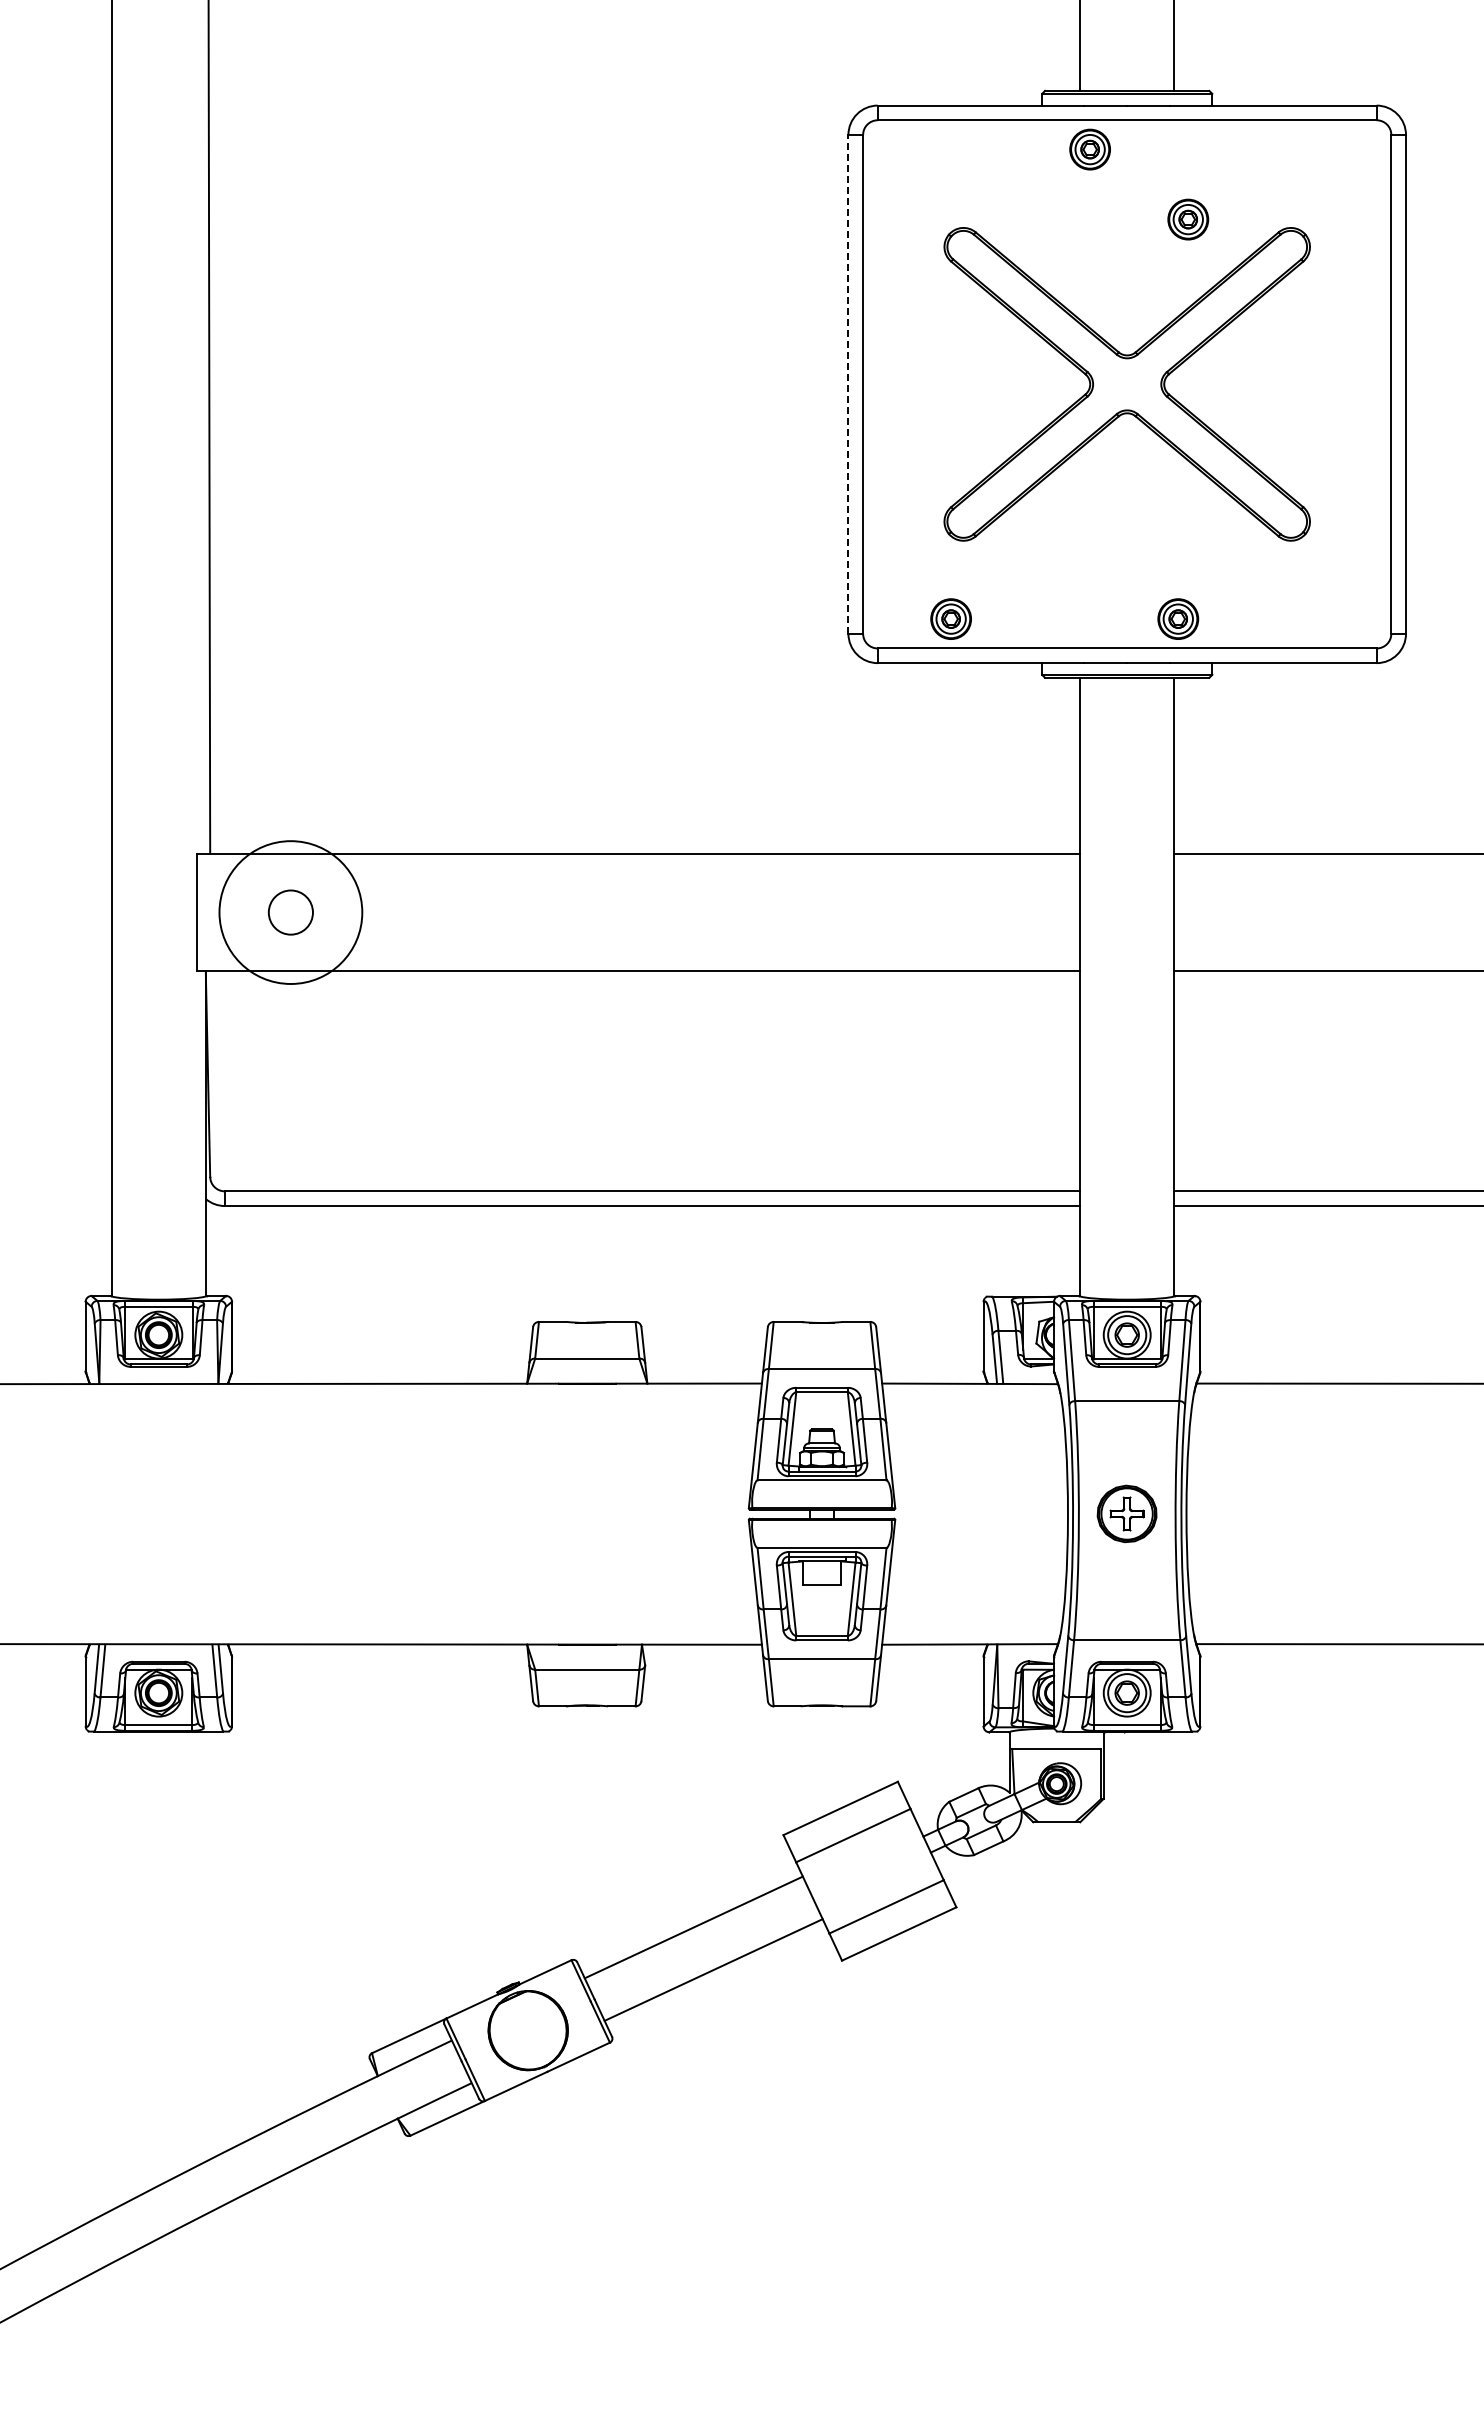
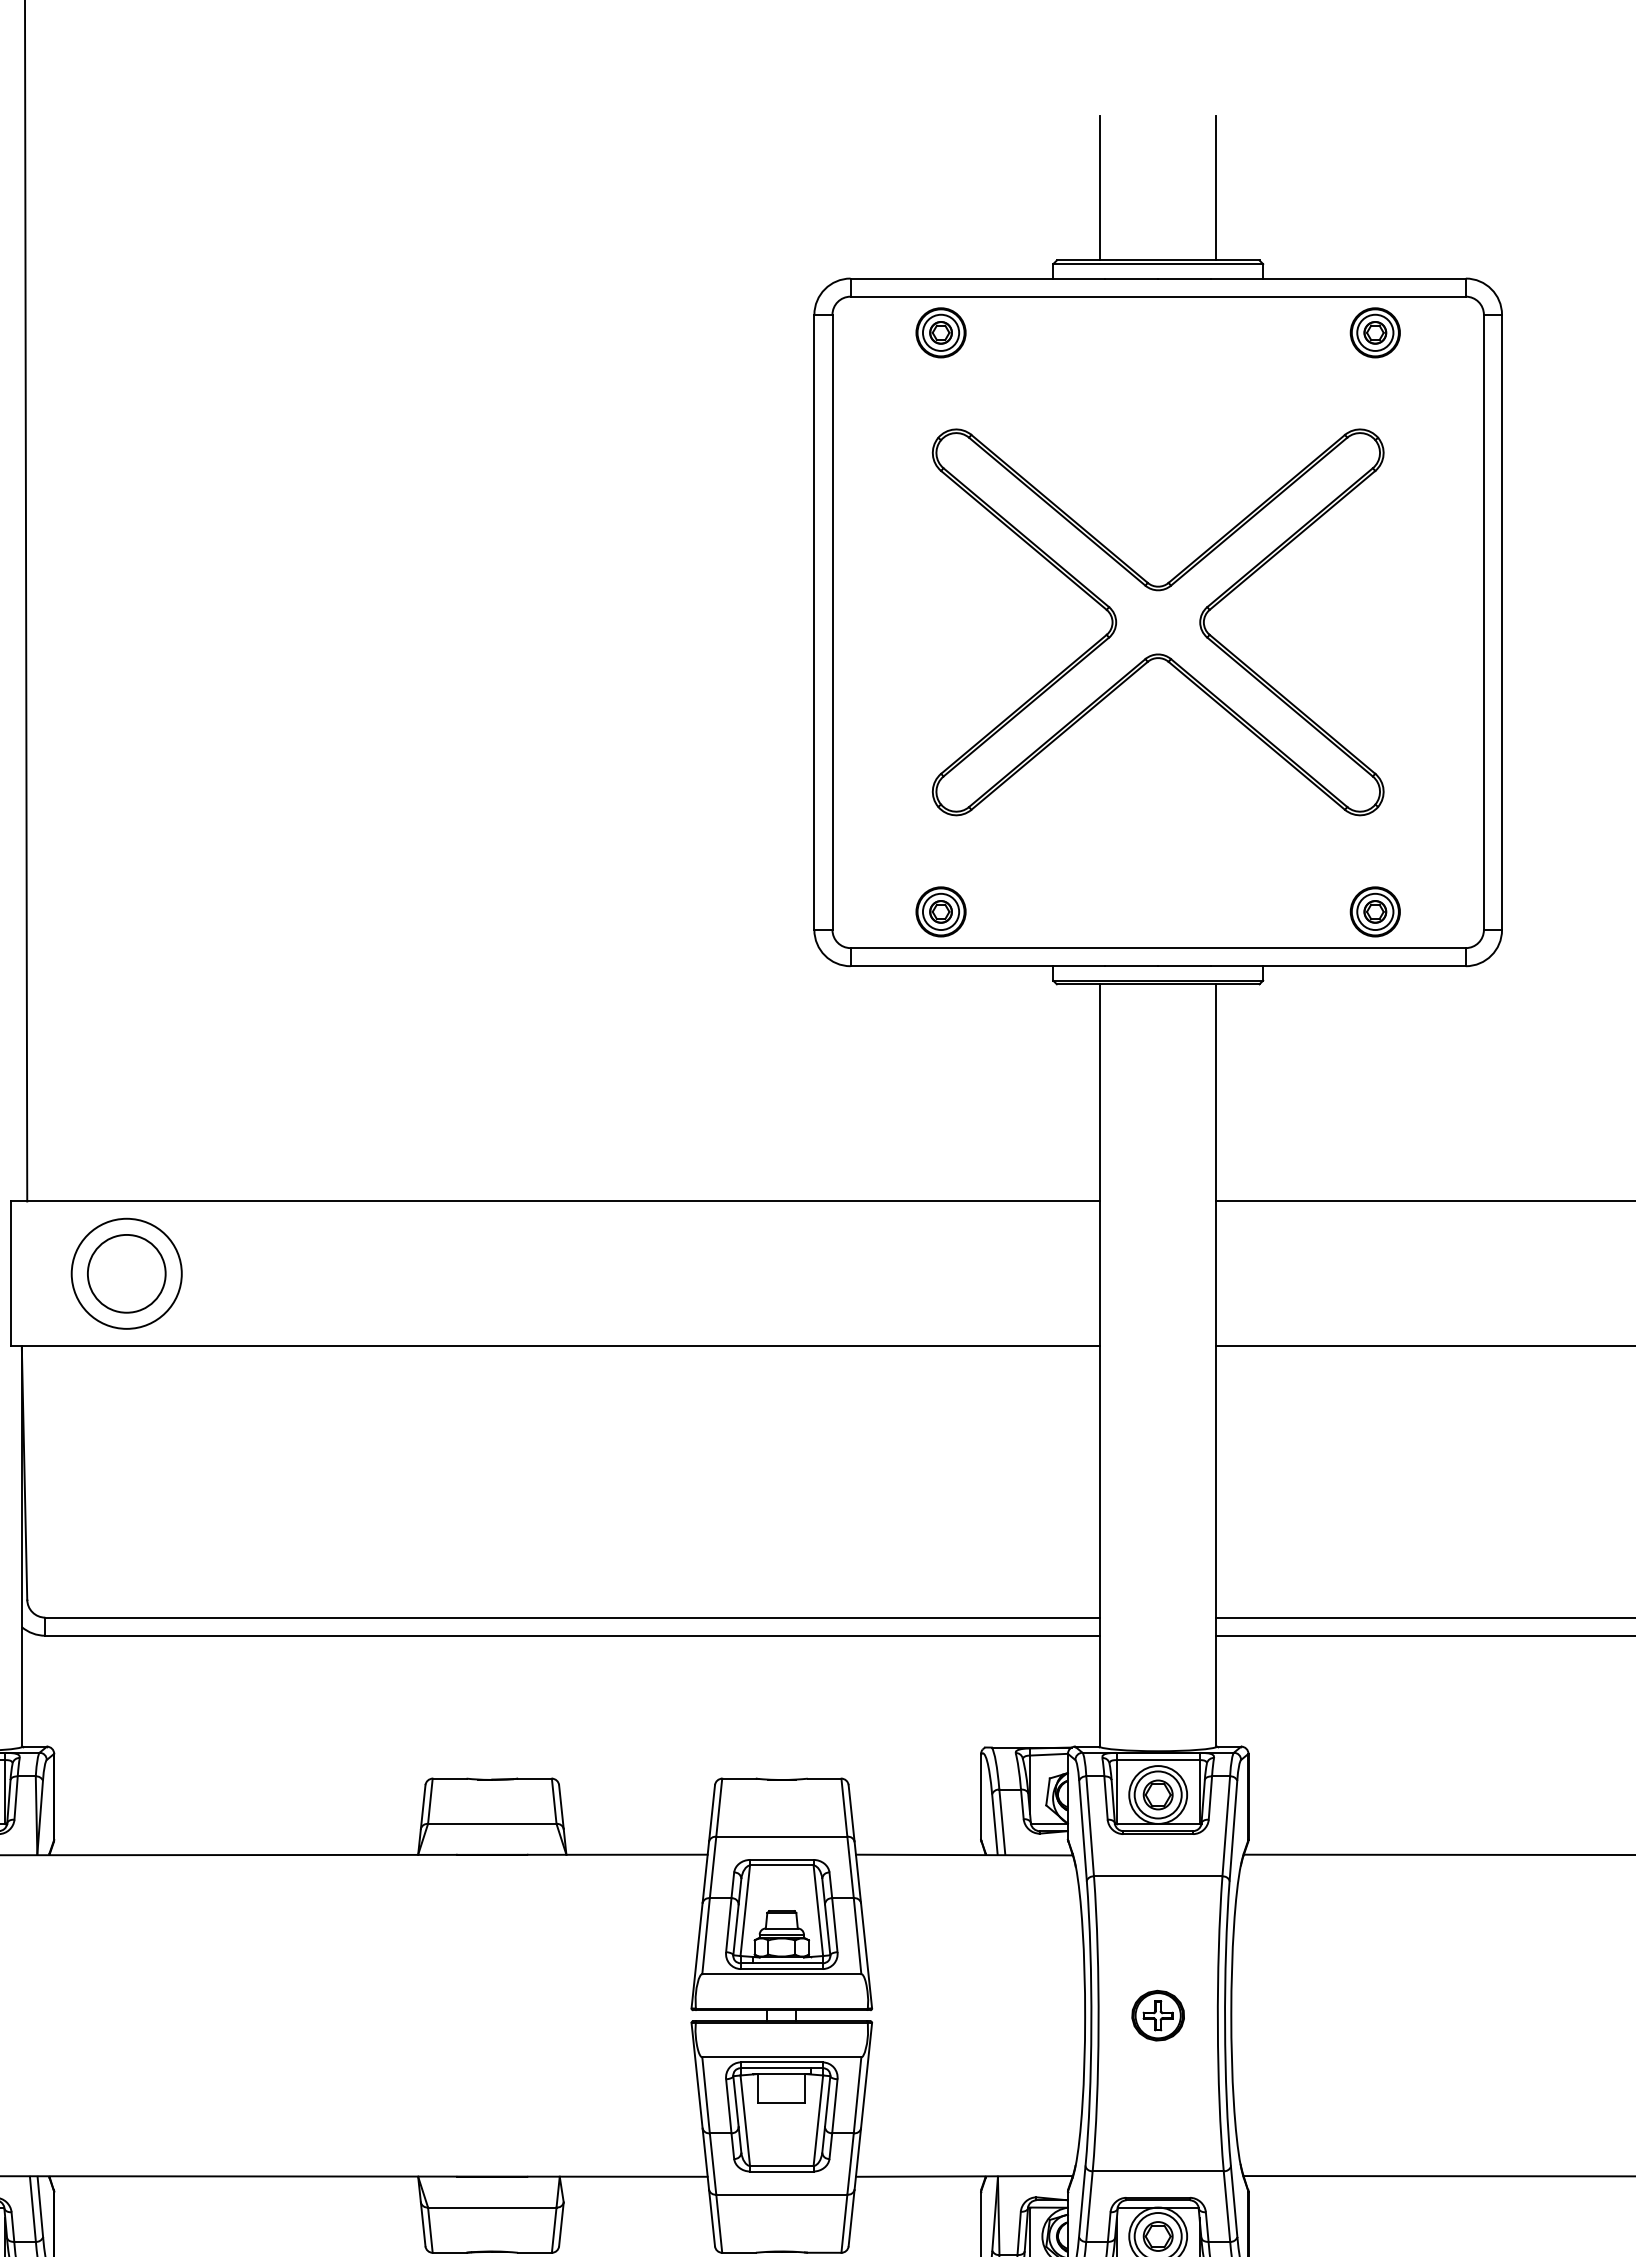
part: (1089, 149) -> (940, 332), moved
part: (1188, 219) -> (1375, 332), moved
line: (848, 383) -> (814, 621), dashed -> solid
part: (1178, 618) -> (1375, 911), moved
circle: (290, 912) -> (126, 1273), size x0.62
circle: (290, 912) -> (126, 1273), size x1.43
part: (1127, 1514) -> (1158, 2016), size x0.71

